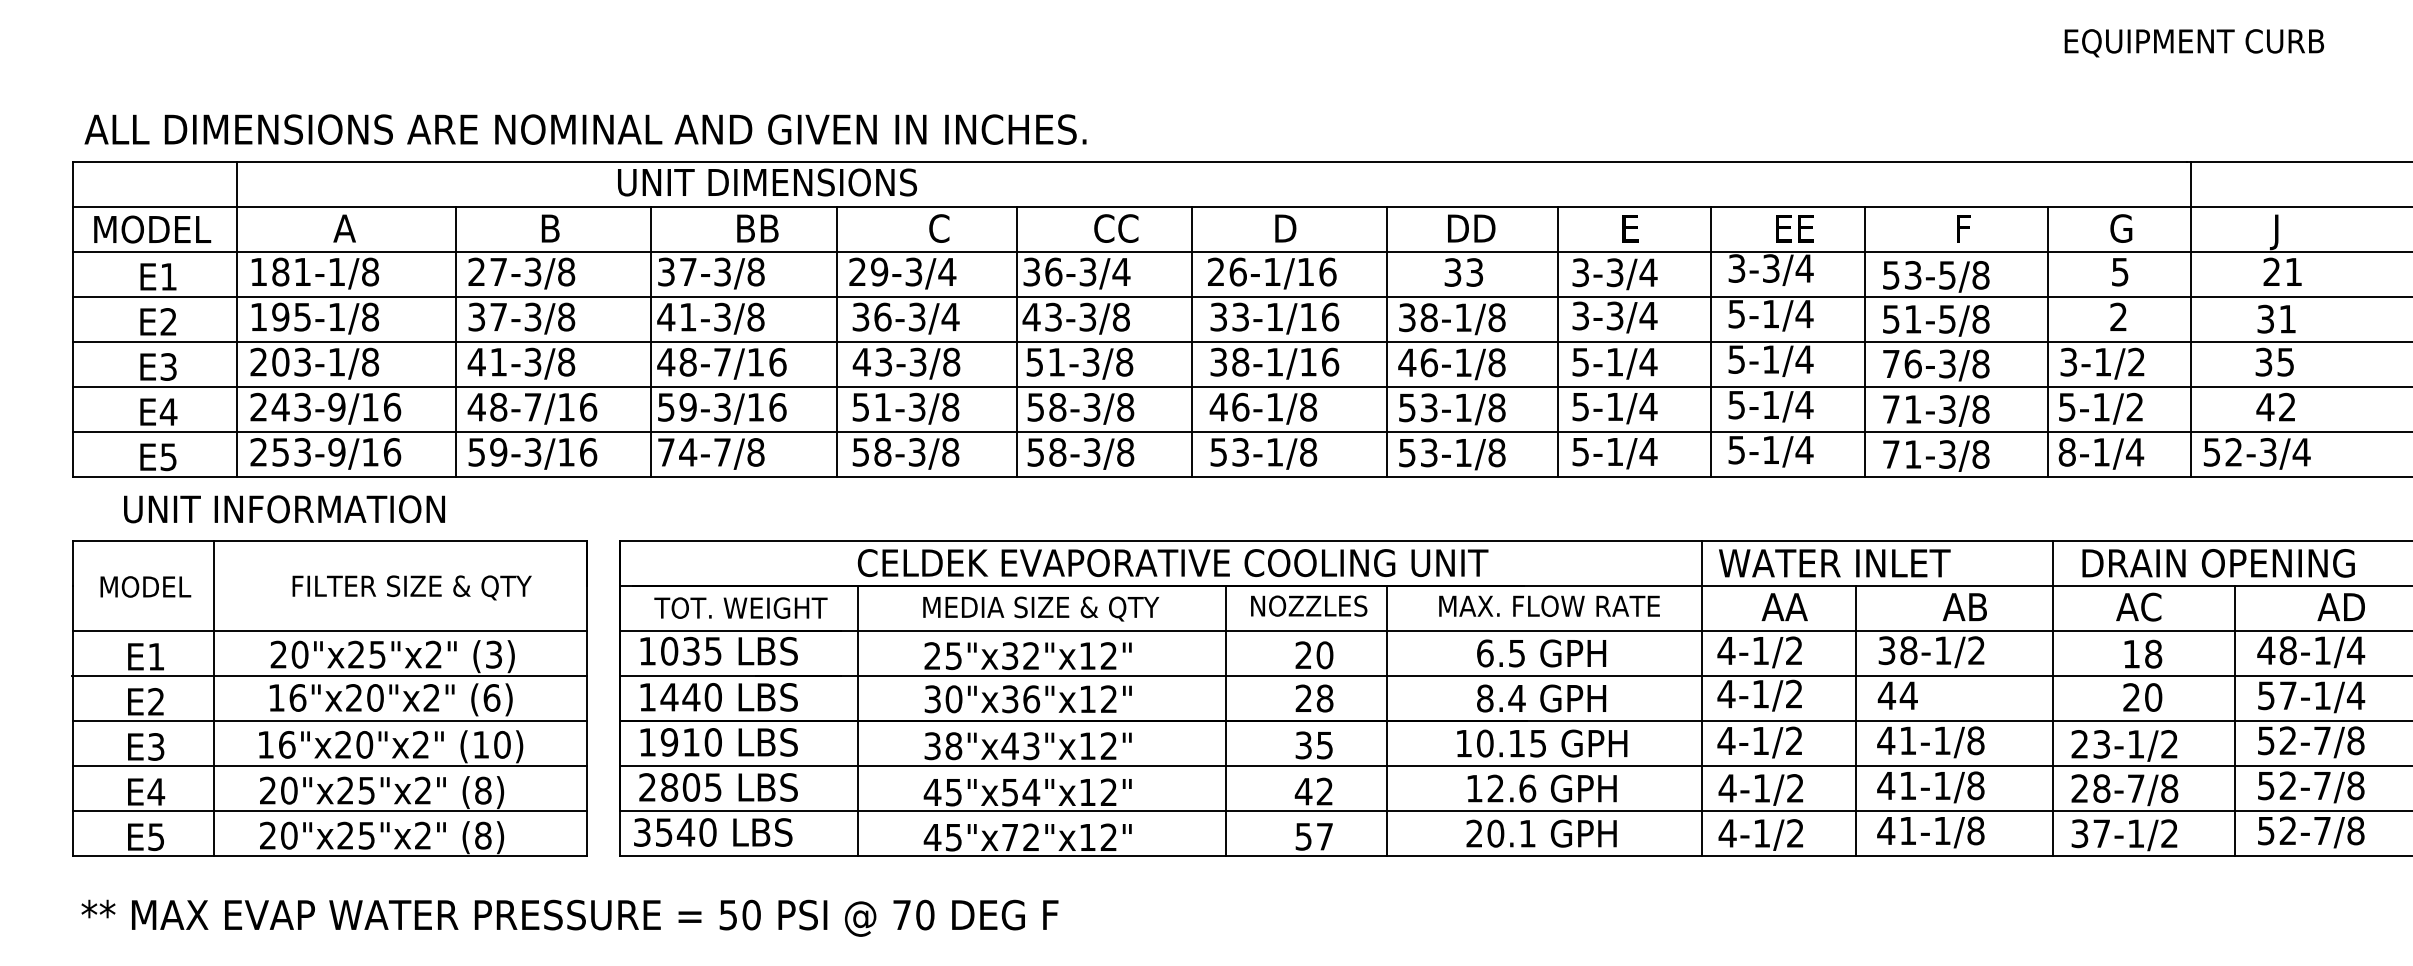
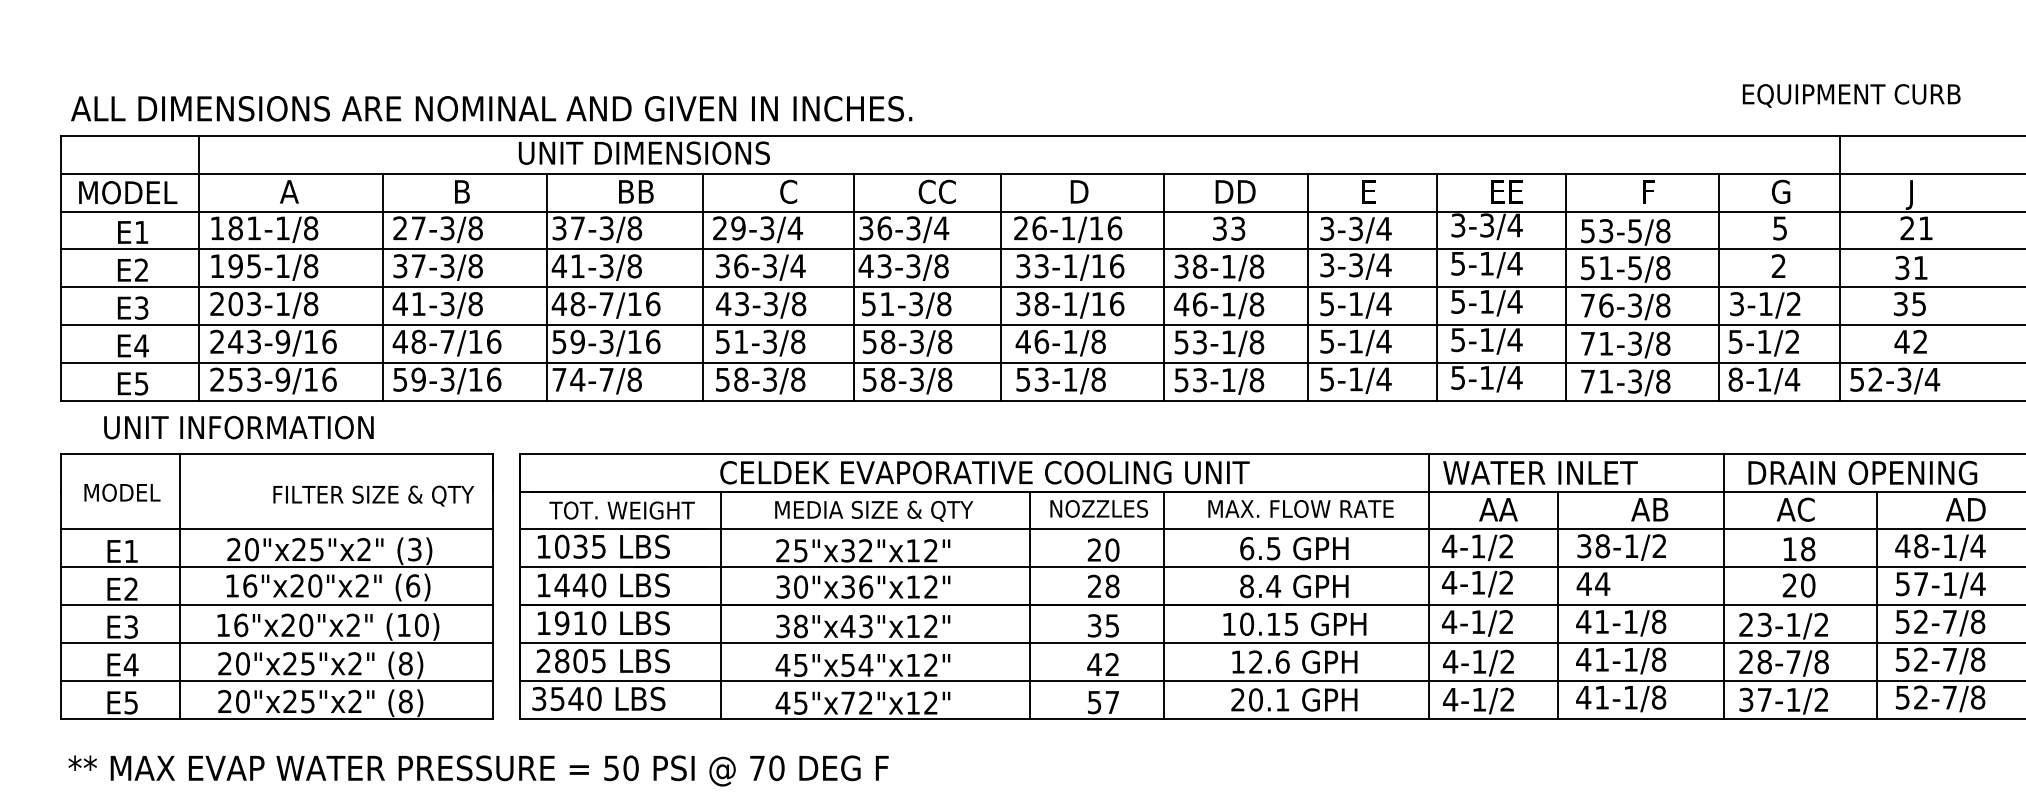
text: (2194, 43) -> (1851, 96), moved
text: (411, 587) -> (373, 495), moved

